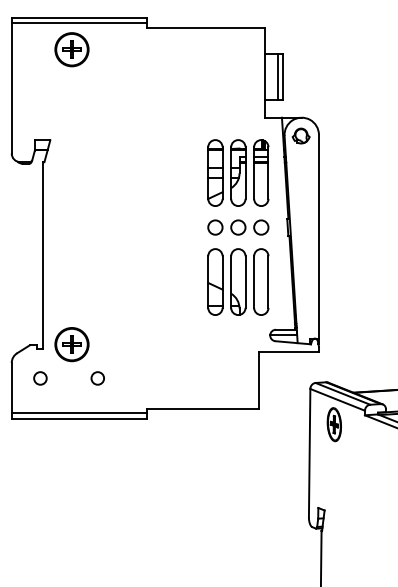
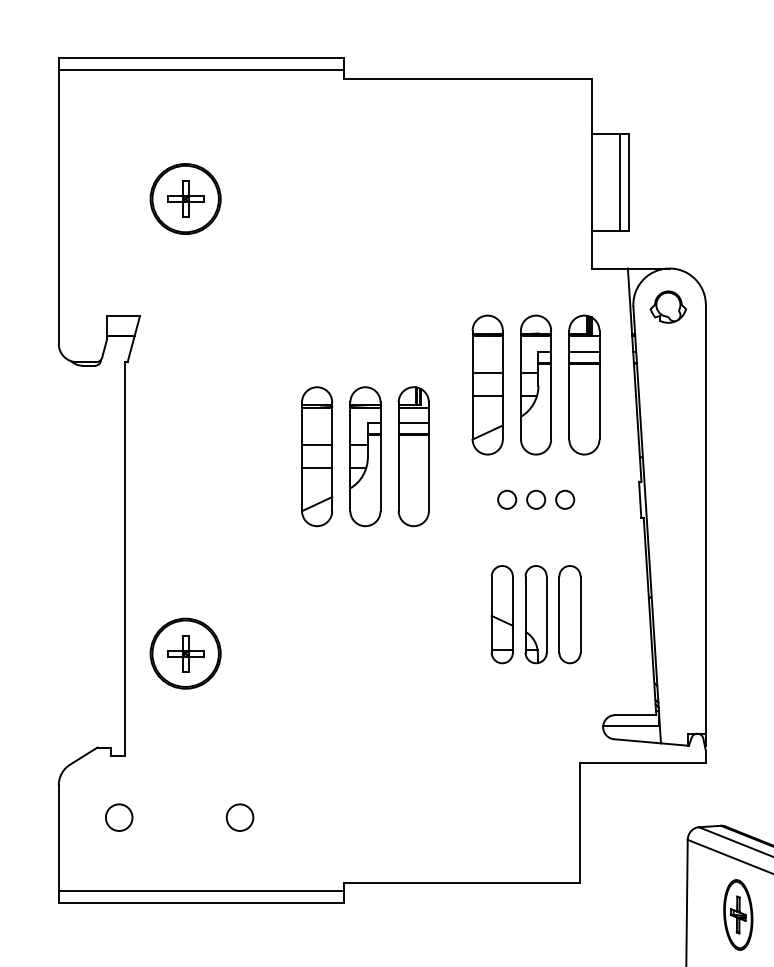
part: (71, 49) -> (184, 198), moved
part: (157, 206) -> (365, 455), added
part: (238, 227) -> (536, 499), size x0.6
part: (238, 281) -> (536, 613), size x0.7
part: (71, 344) -> (184, 653), moved

